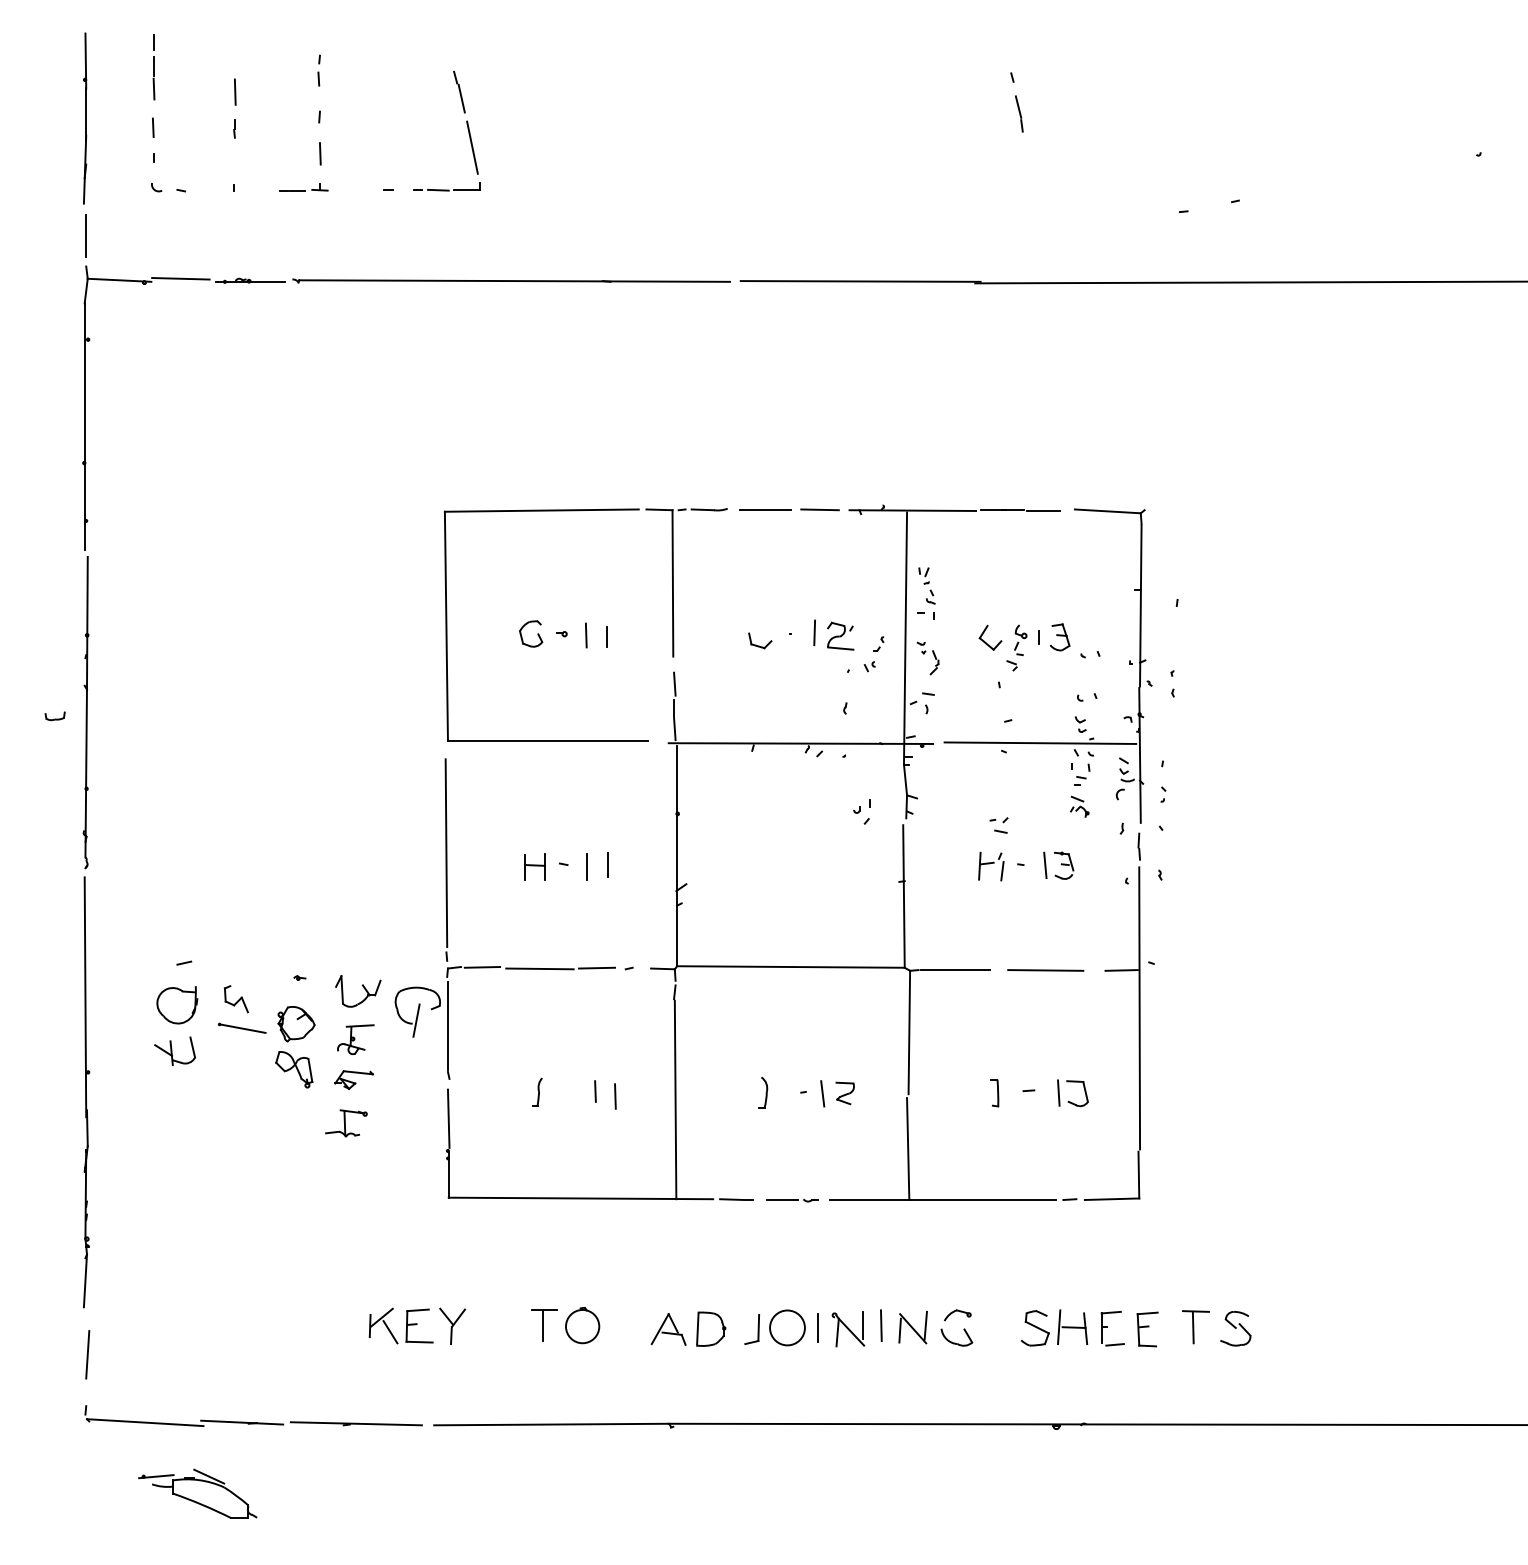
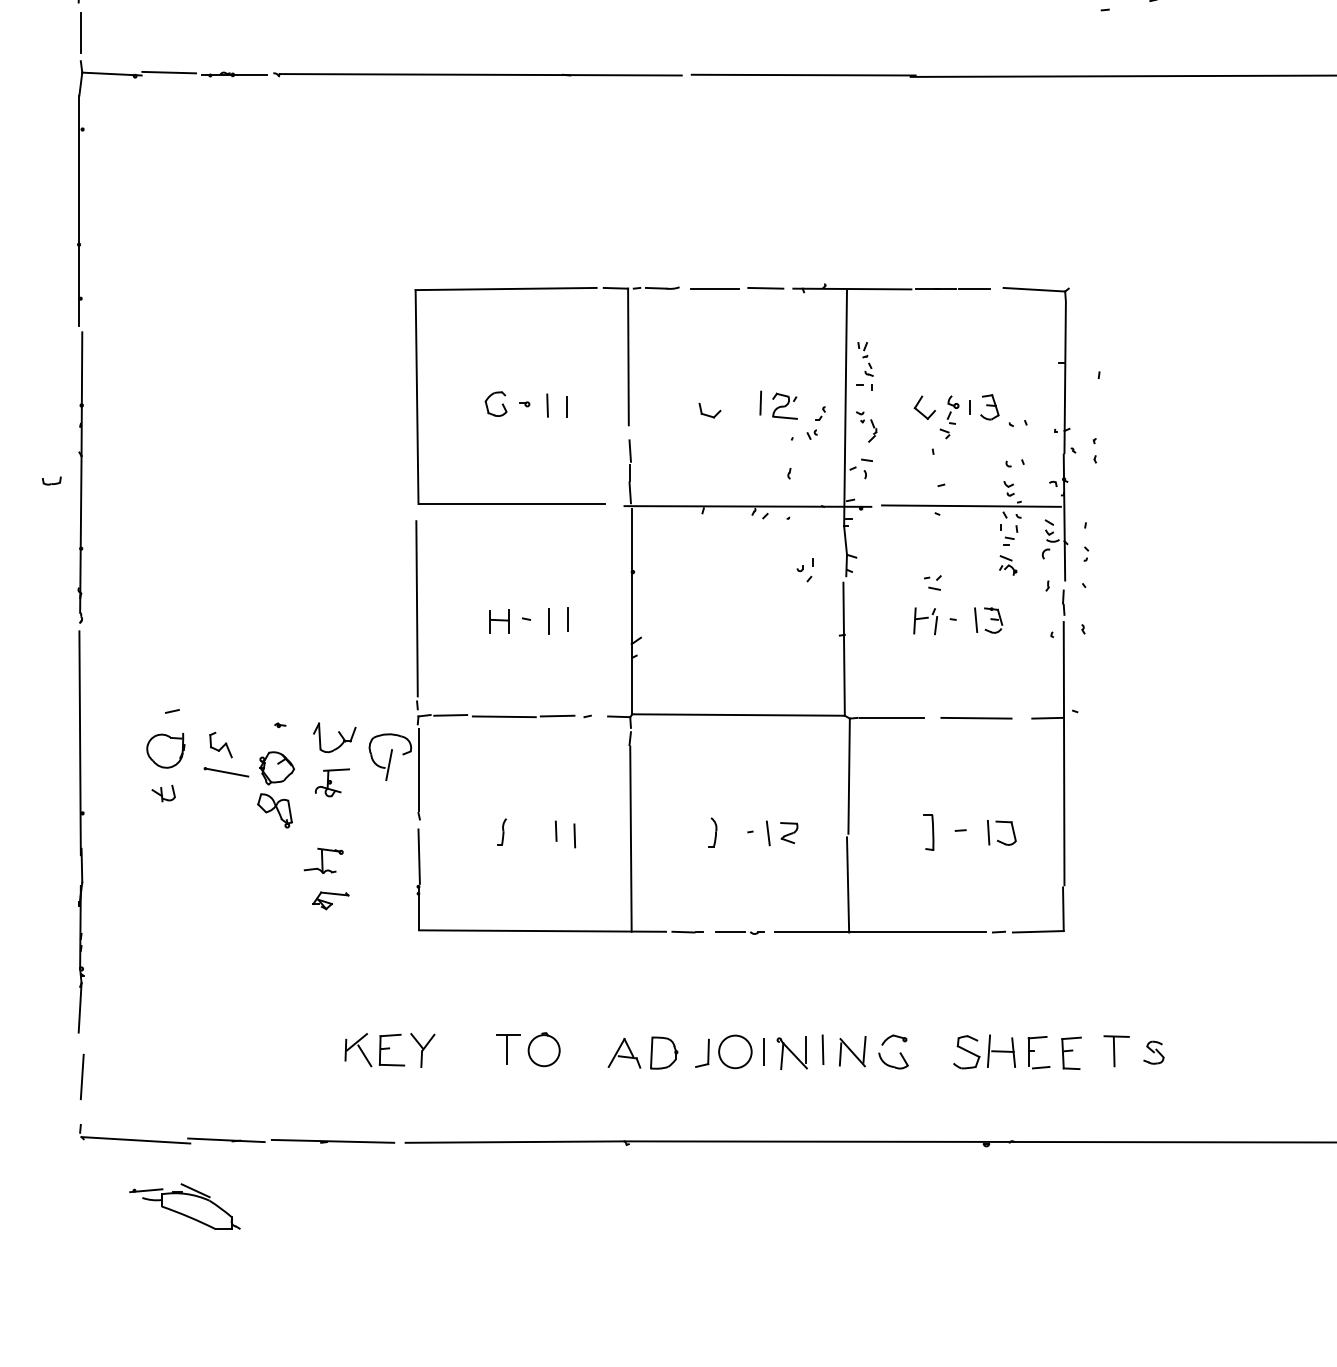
part: (174, 1050) -> (163, 792), size x0.6
part: (353, 1079) -> (330, 900), moved
part: (994, 1093) -> (928, 833), size x1.4
part: (1235, 1328) -> (1153, 1052), size x0.7

